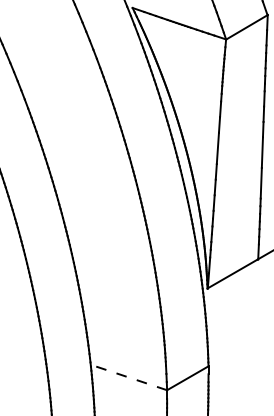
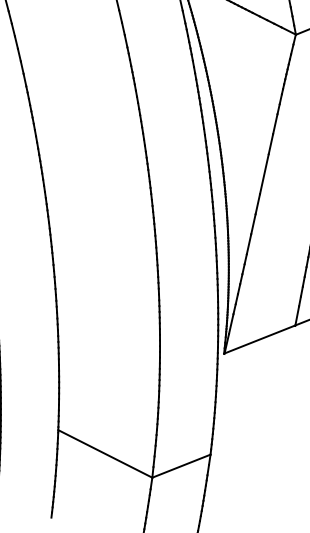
line: (128, 377) -> (104, 453), dashed -> solid

